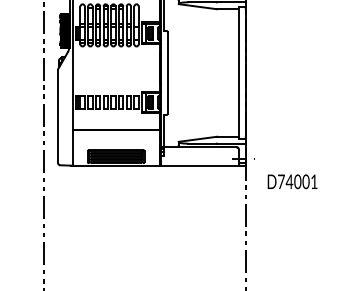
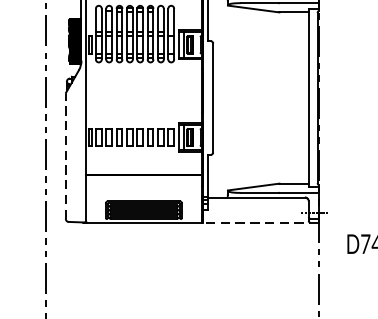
line: (58, 116) -> (66, 156), solid -> dashed
line: (203, 166) -> (261, 223), solid -> dashed

